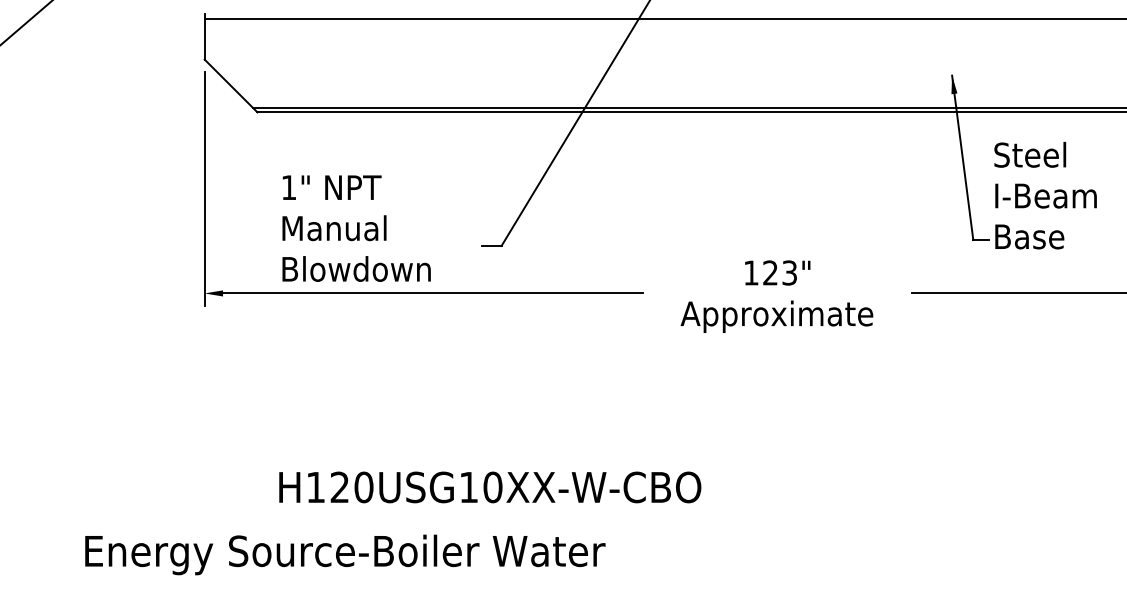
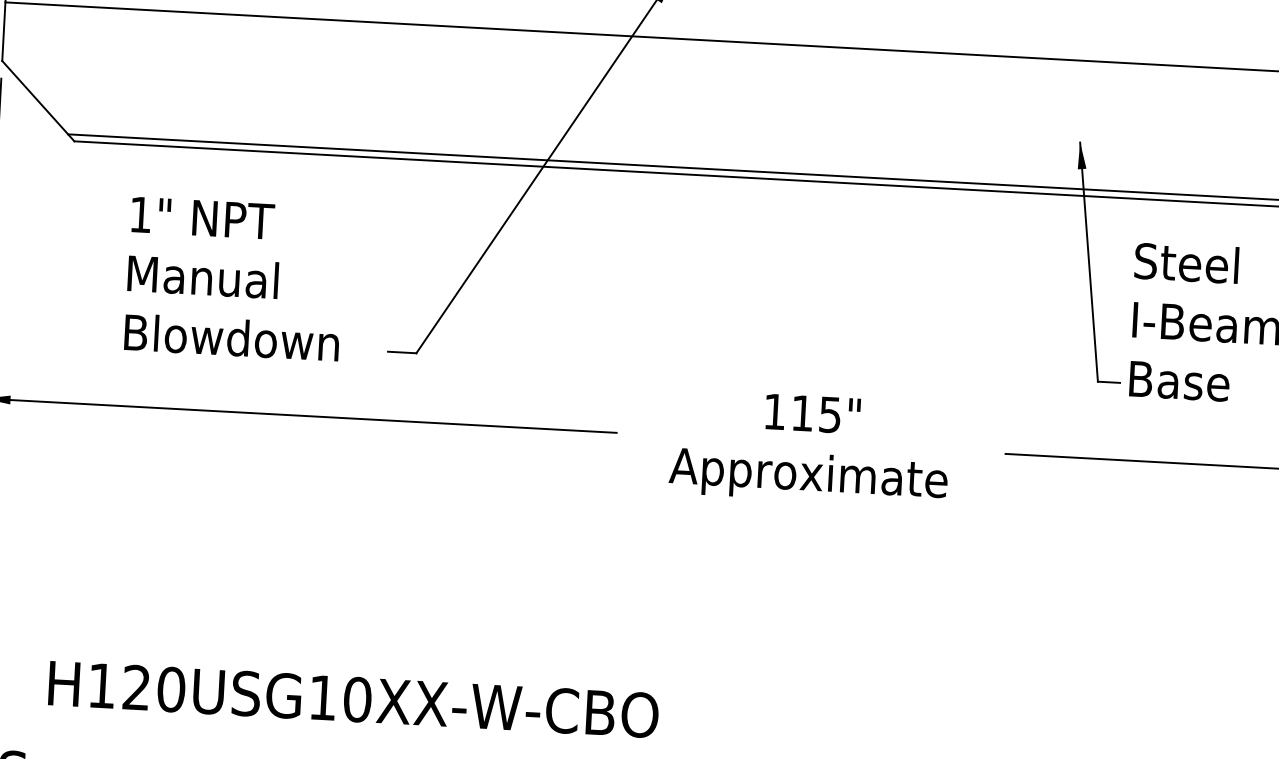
text: (356, 228) -> (234, 279), moved
text: (779, 272) -> (815, 413), 123" -> 115"
text: (490, 487) -> (354, 699), moved

